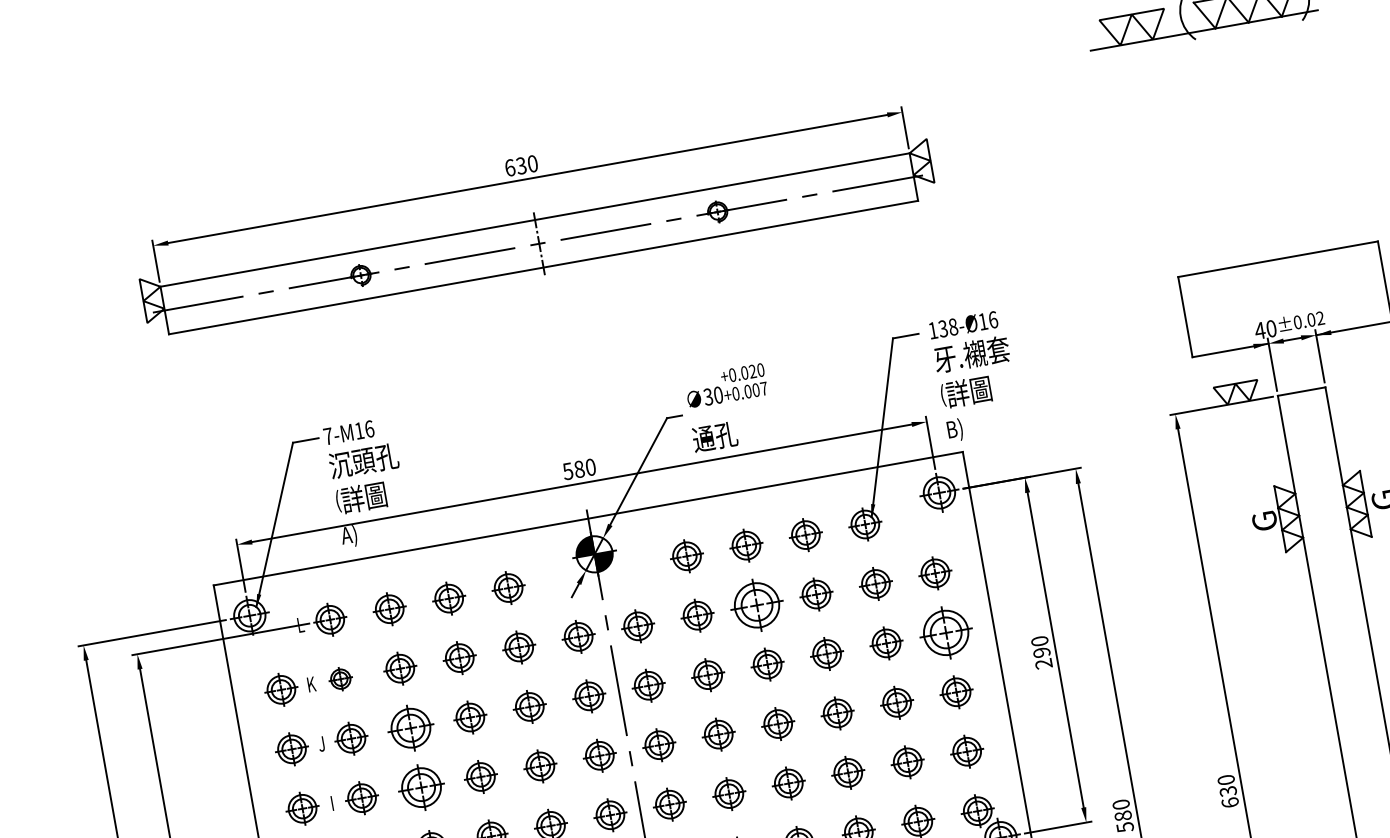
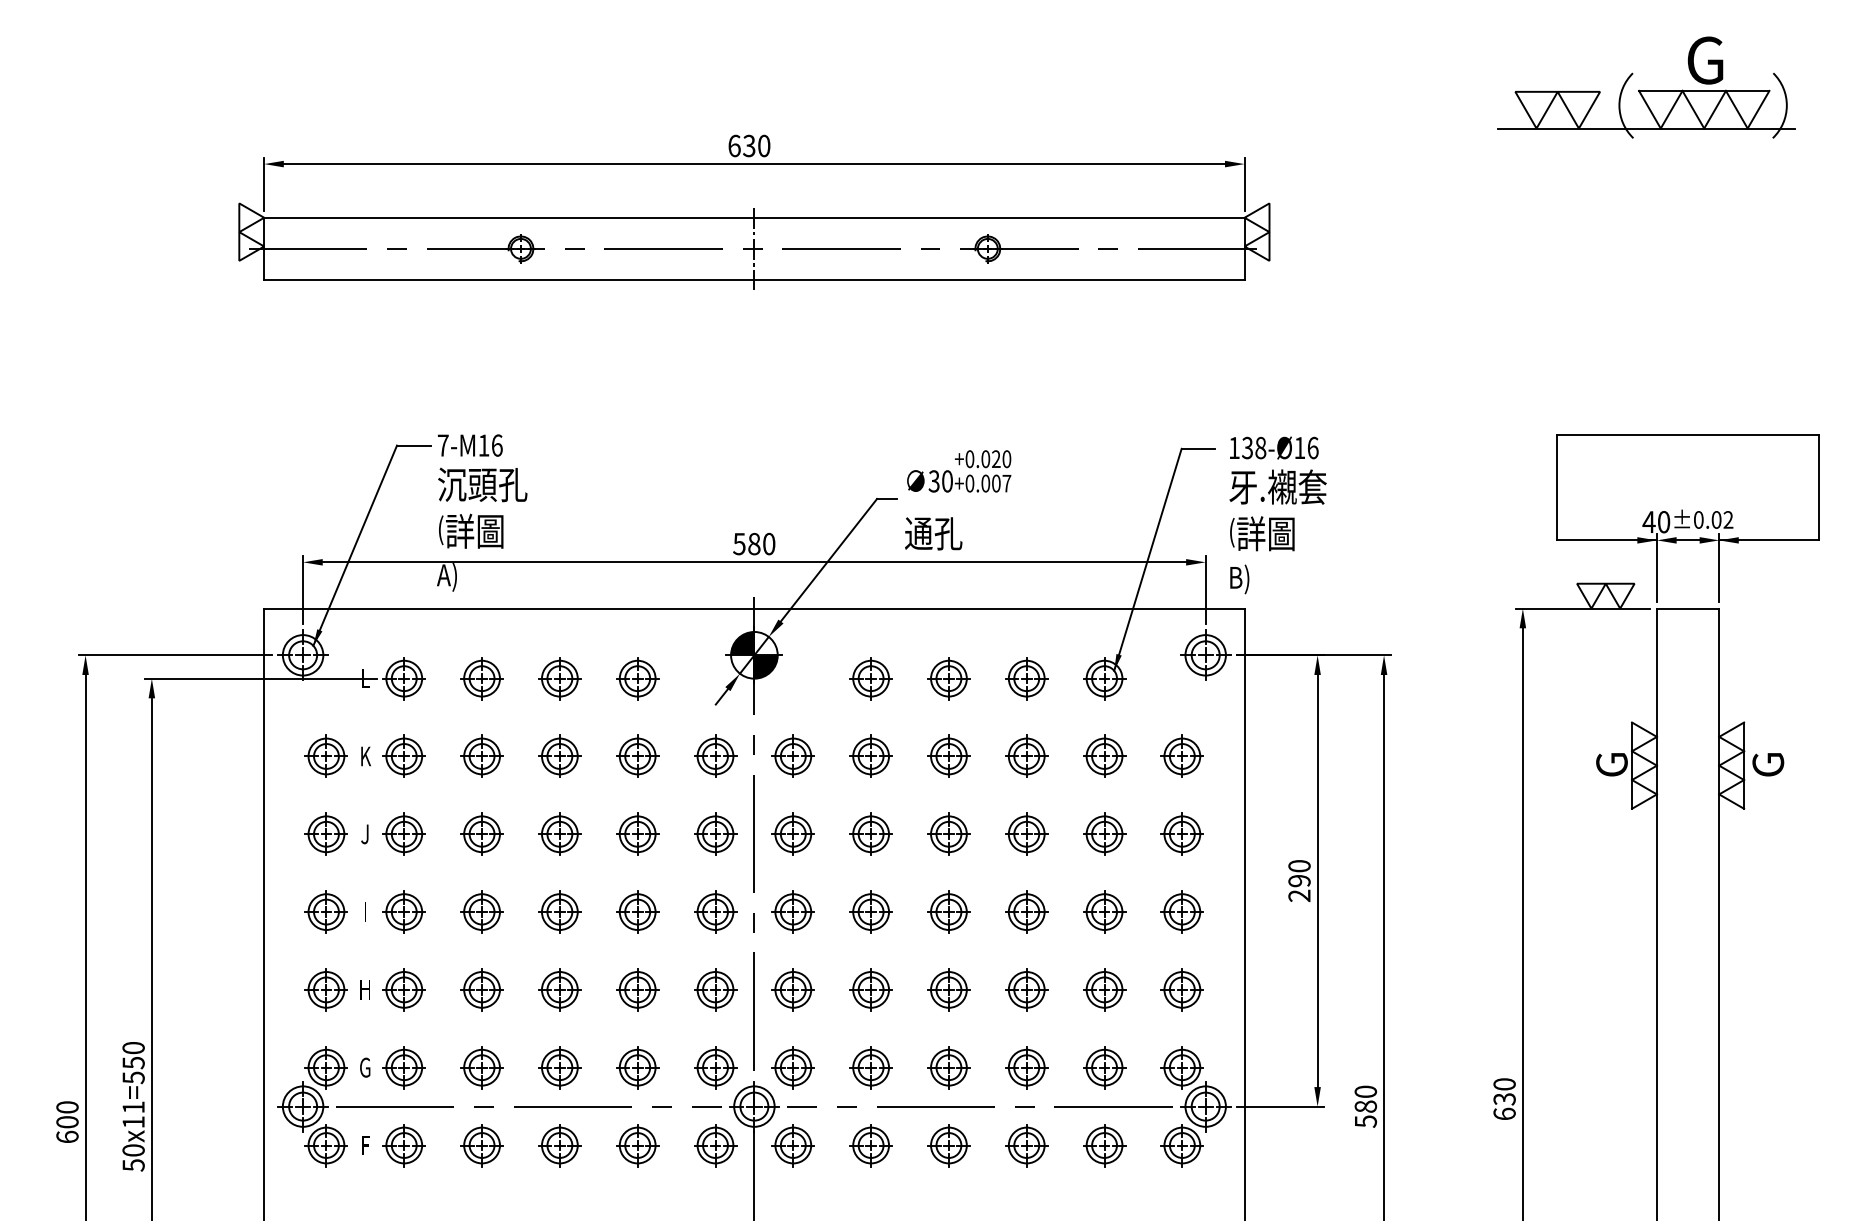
part: (756, 604) -> (948, 755), size x0.62
part: (945, 632) -> (1181, 833), size x0.62
part: (340, 678) -> (403, 755), size x1.43
part: (410, 727) -> (481, 833), size x0.71
part: (420, 787) -> (481, 911), size x0.71

